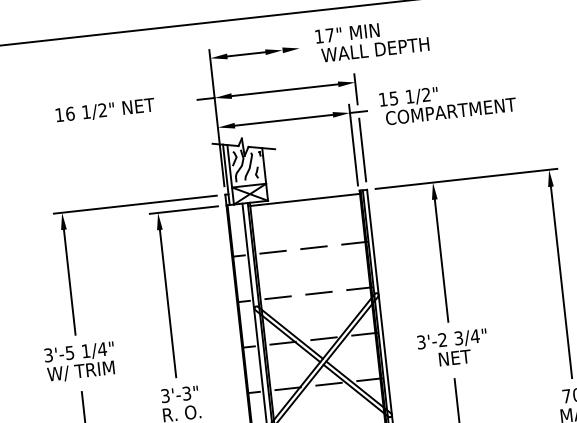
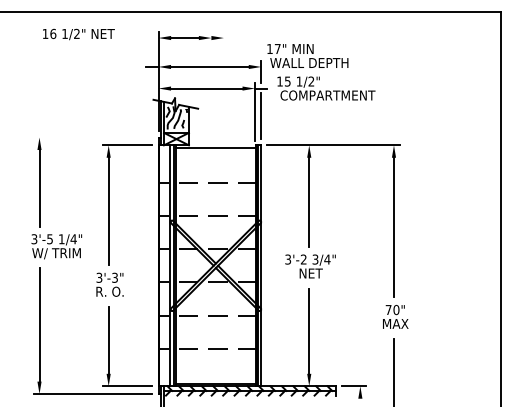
text: (371, 39) -> (307, 55), moved
text: (104, 110) -> (78, 34), moved
line: (134, 204) -> (92, 137), removed
text: (79, 361) -> (56, 246), moved

